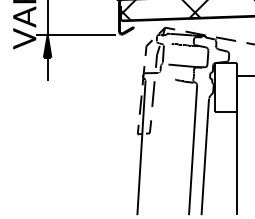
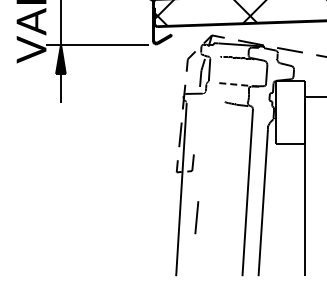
line: (185, 65) -> (237, 84), solid -> dashed
line: (153, 93) -> (196, 217), moved

